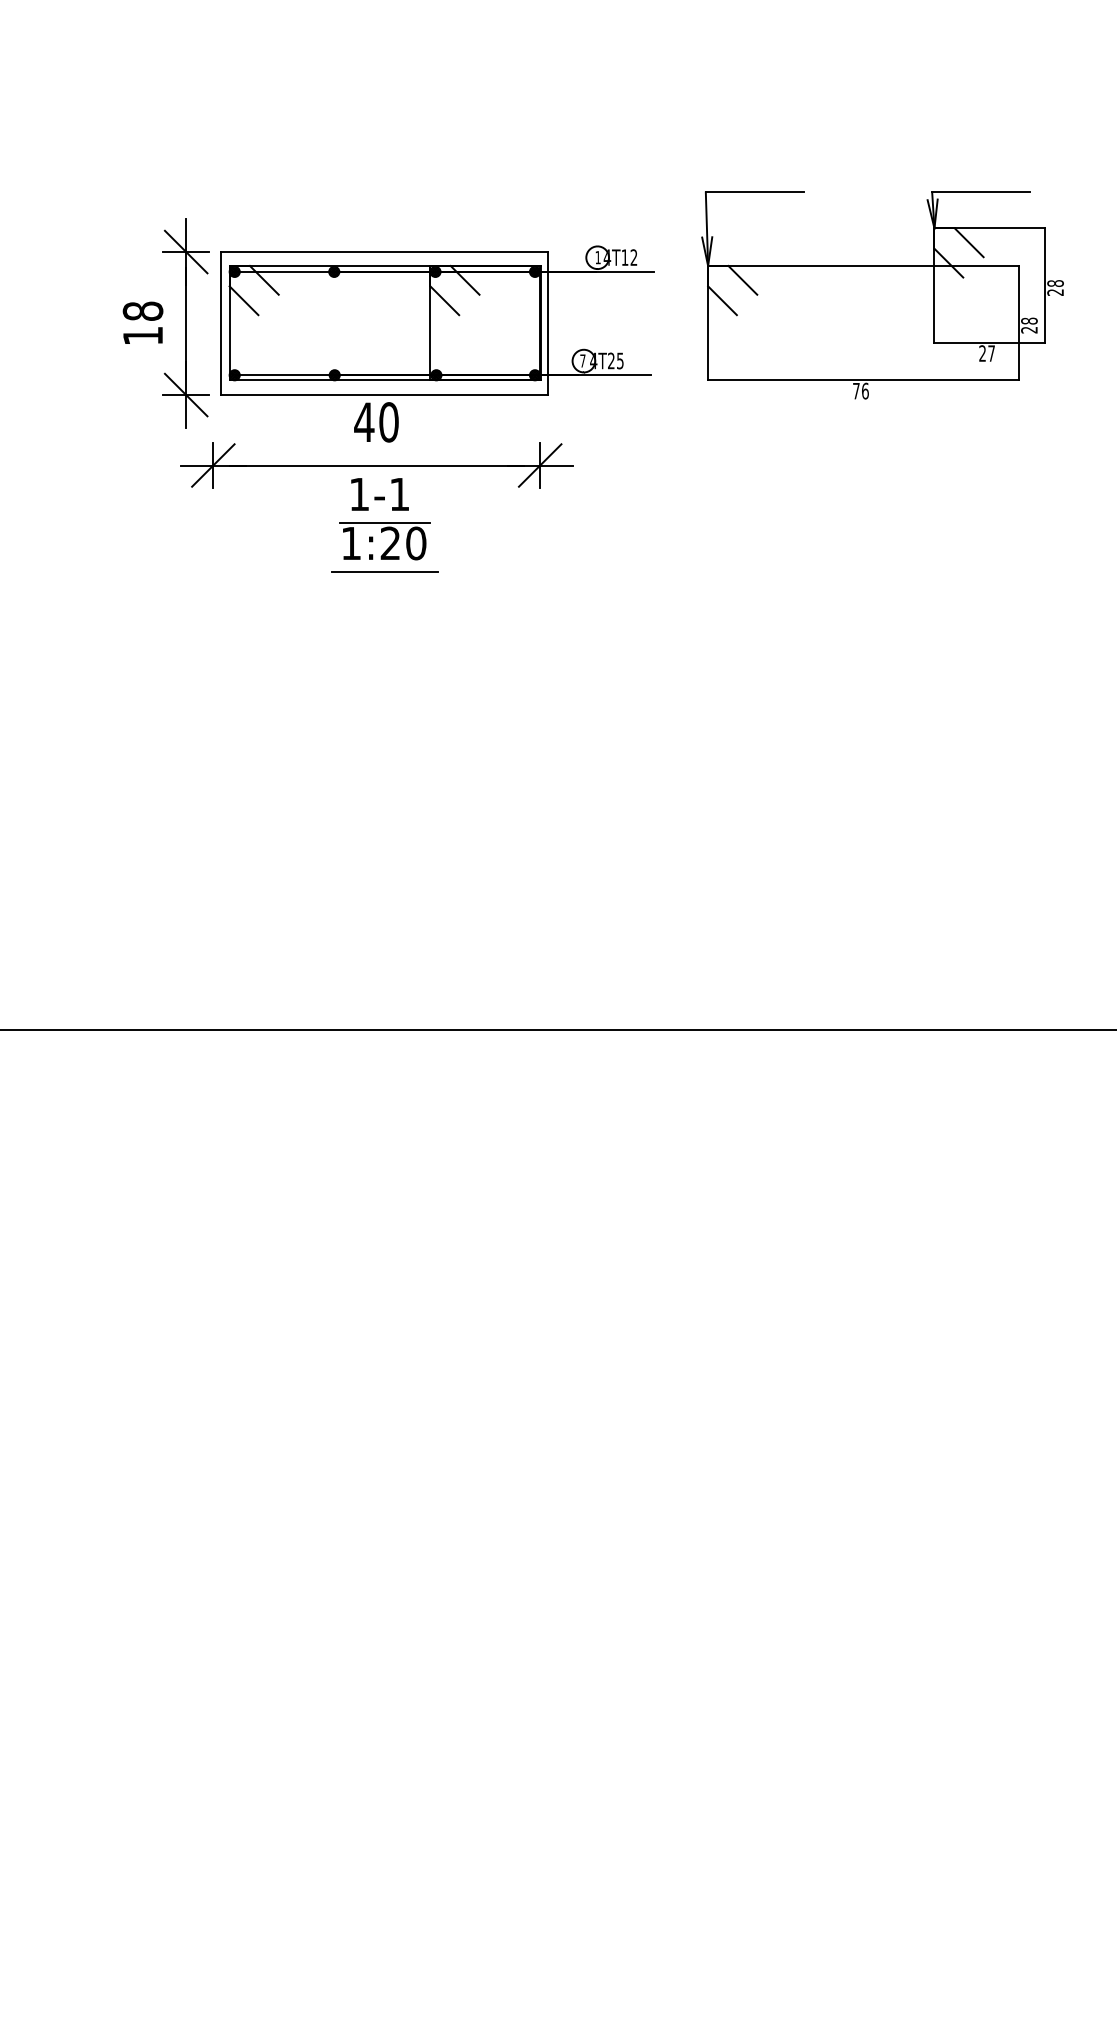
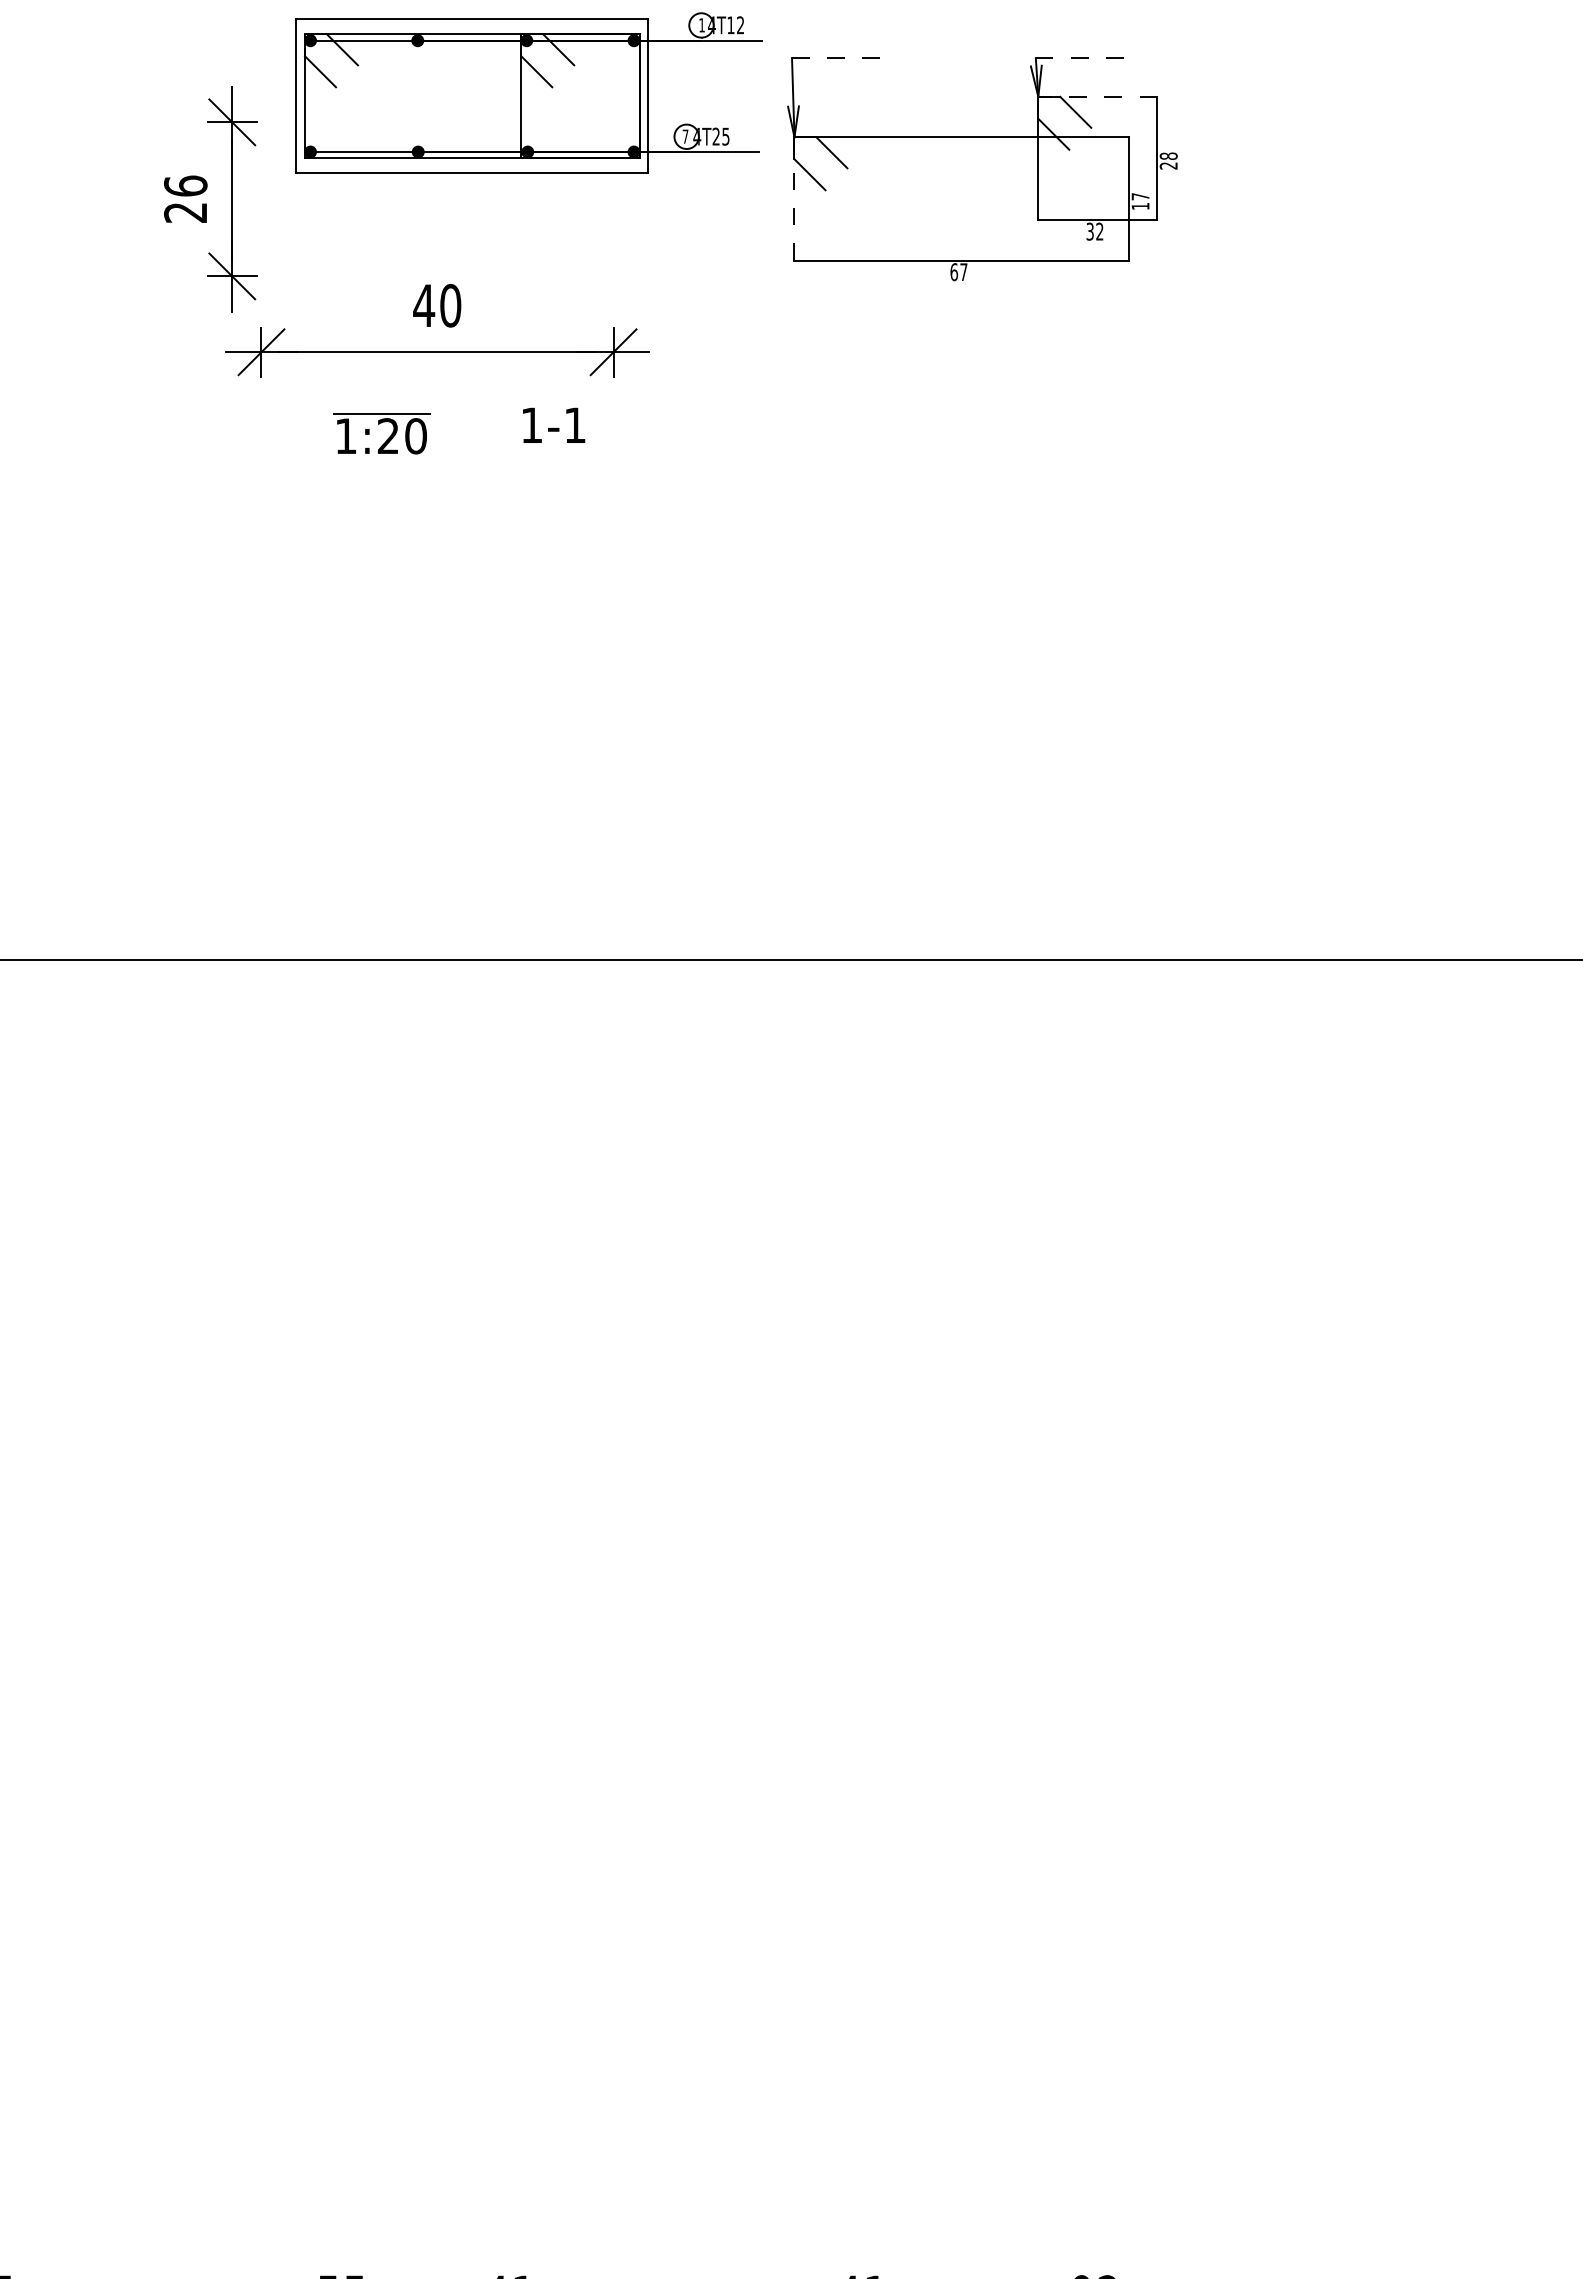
line: (754, 192) -> (844, 58), solid -> dashed
line: (981, 192) -> (1088, 58), solid -> dashed
line: (989, 228) -> (1097, 96), solid -> dashed
part: (437, 319) -> (528, 92), moved
text: (142, 322) -> (185, 198), 18 -> 26
line: (708, 322) -> (794, 198), solid -> dashed
text: (1029, 325) -> (1140, 201), 28 -> 17
text: (986, 353) -> (1094, 231), 27 -> 32
text: (860, 391) -> (958, 272), 76 -> 67
text: (380, 493) -> (554, 424), moved
part: (389, 545) -> (387, 438), moved
line: (385, 572) -> (446, 467), removed

